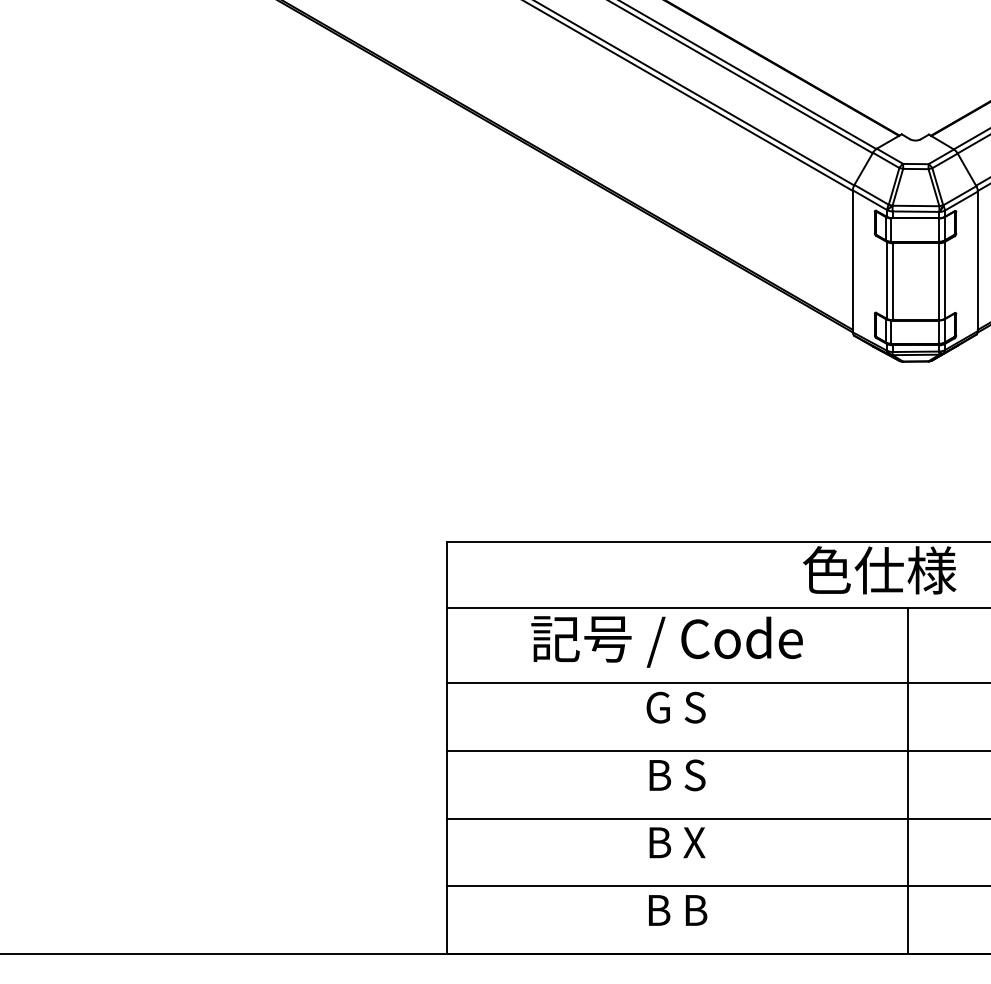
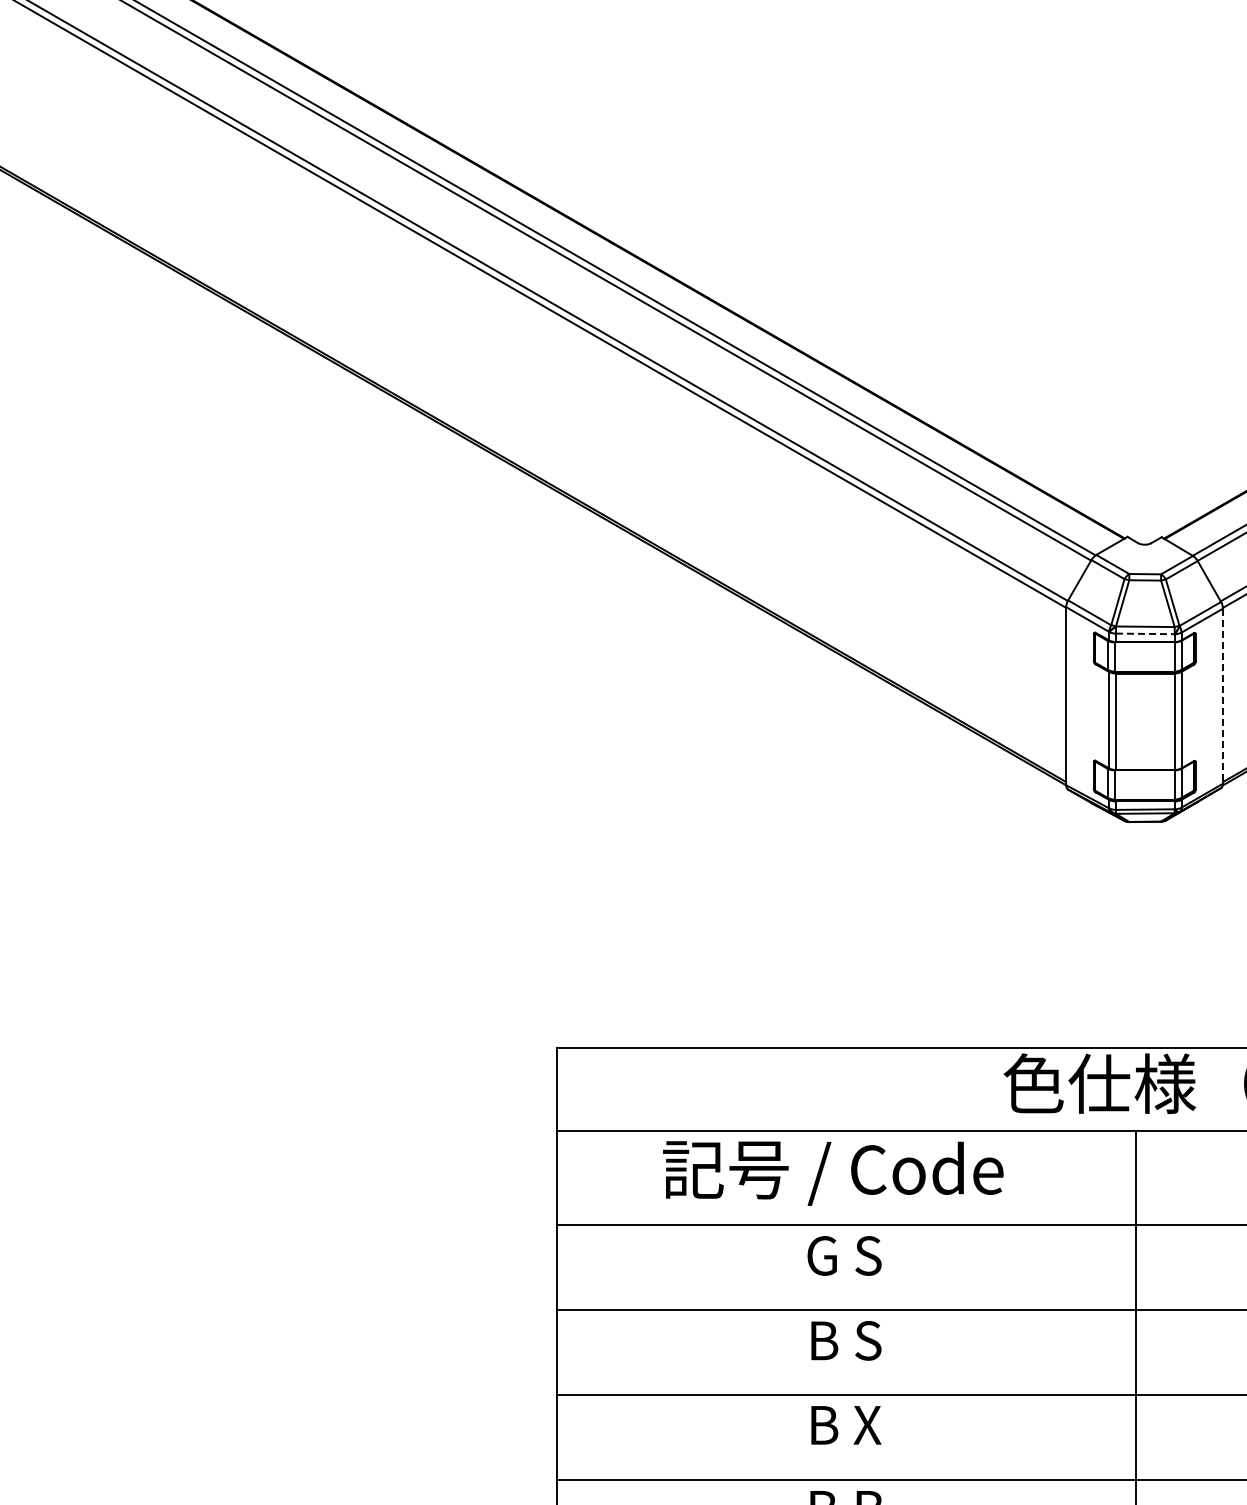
line: (916, 211) -> (1145, 633), solid -> dashed
line: (978, 261) -> (1223, 696), solid -> dashed

